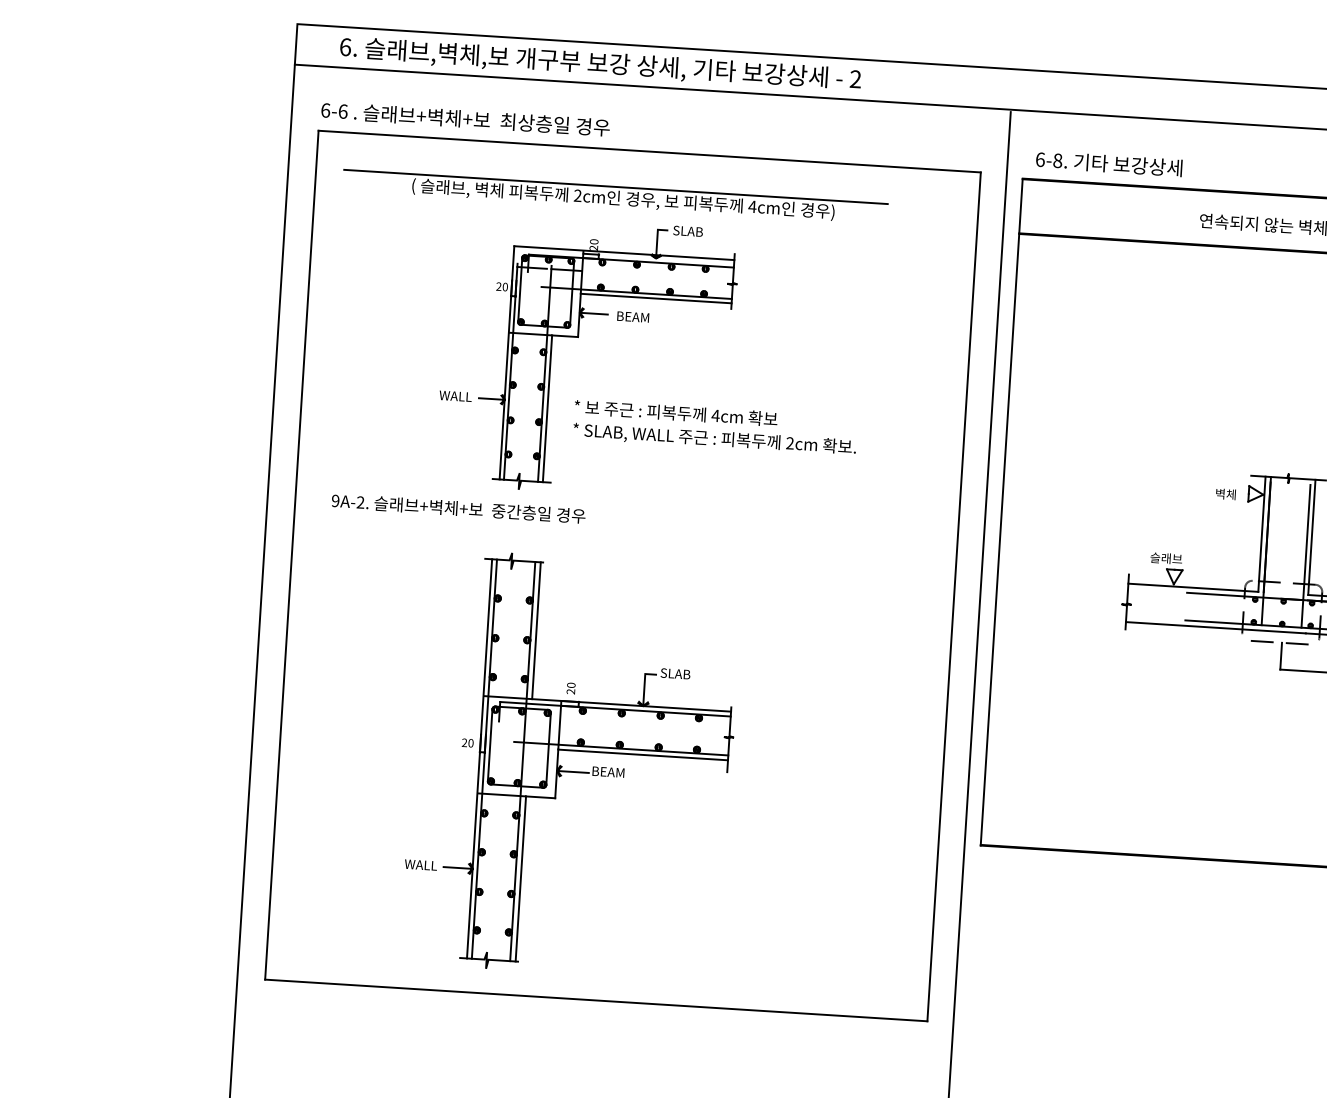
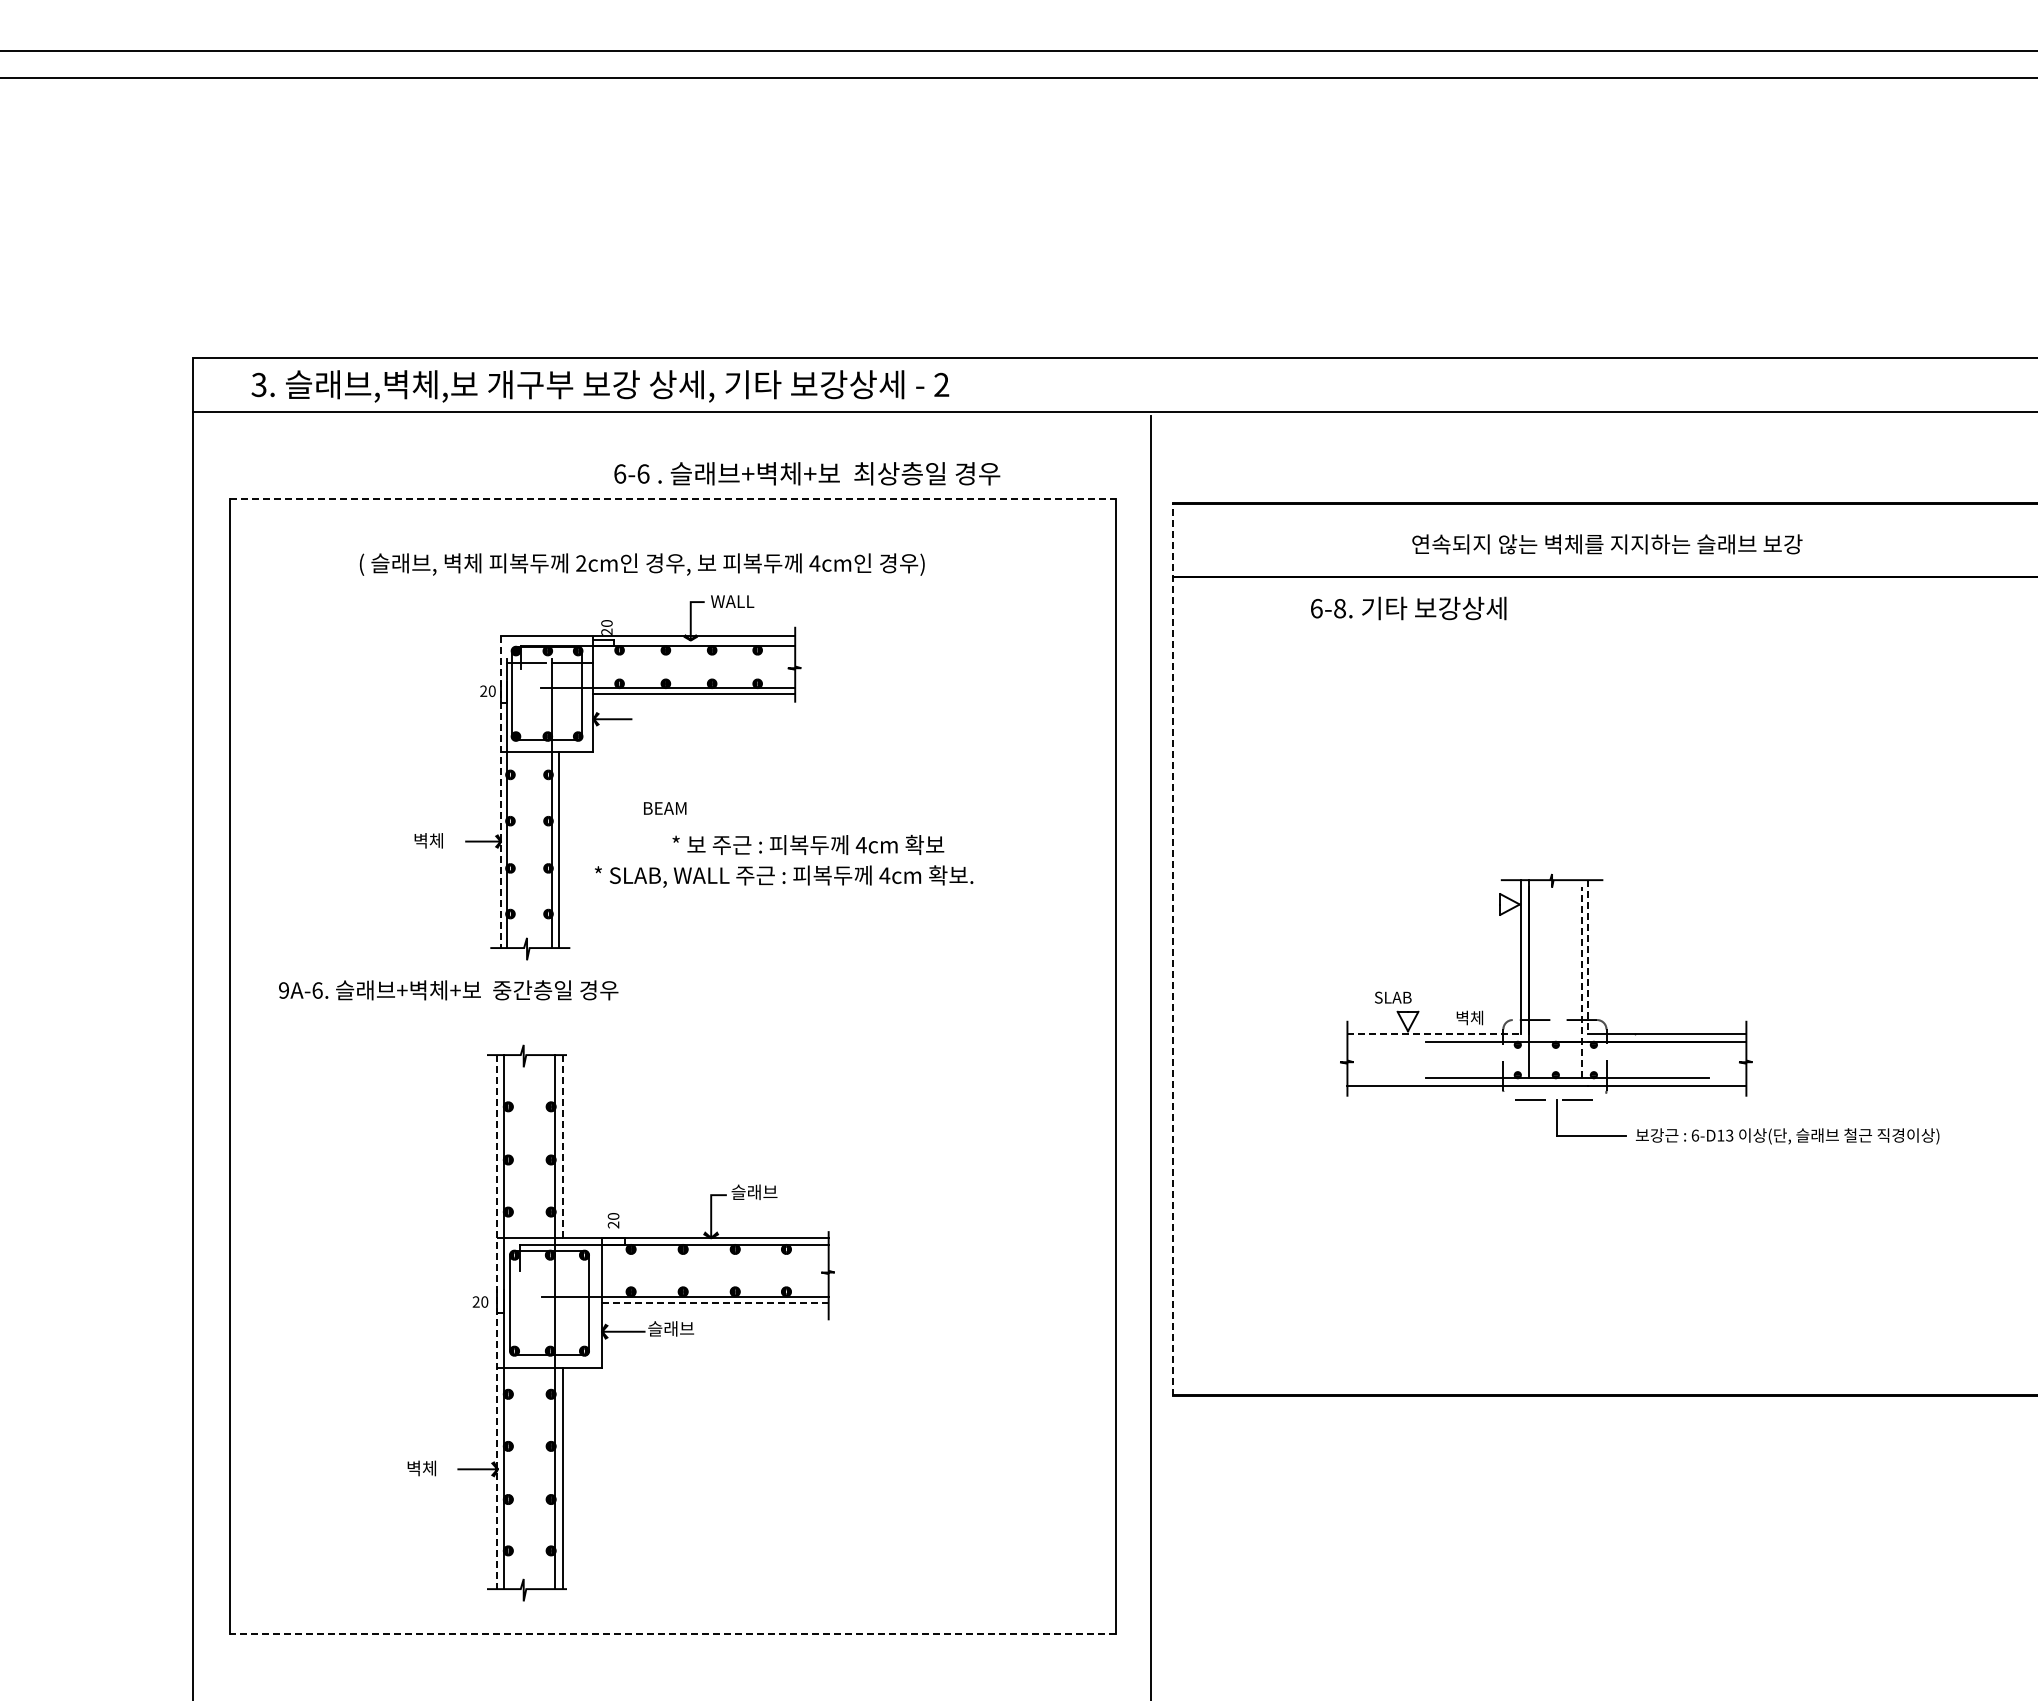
text: (345, 46) -> (258, 384), 6. -> 3.
text: (465, 118) -> (807, 473), moved
line: (649, 151) -> (673, 498), solid -> dashed
text: (1109, 163) -> (1408, 608), moved
line: (615, 186) -> (630, 548), removed
text: (689, 231) -> (732, 601), SLAB -> WALL
text: (633, 317) -> (665, 808), moved
line: (506, 363) -> (500, 792), solid -> dashed
text: (455, 395) -> (434, 840), WALL -> 벽체
text: (676, 412) -> (808, 844), moved
text: (789, 443) -> (884, 875), 2cm -> 4cm
text: (1225, 493) -> (1469, 1017), moved
text: (360, 502) -> (317, 990), 9A-2. -> 9A-6.
line: (1001, 512) -> (1172, 949), solid -> dashed
line: (1312, 537) -> (1588, 957), solid -> dashed
line: (1305, 556) -> (1581, 982), solid -> dashed
text: (1166, 558) -> (1395, 997), 슬래브 -> SLAB
line: (1193, 587) -> (1434, 1034), solid -> dashed
line: (536, 630) -> (562, 1146), solid -> dashed
text: (677, 674) -> (754, 1192), SLAB -> 슬래브
line: (643, 755) -> (715, 1303), solid -> dashed
line: (479, 759) -> (497, 1322), solid -> dashed
text: (609, 771) -> (671, 1328), BEAM -> 슬래브
text: (420, 864) -> (427, 1468), WALL -> 벽체
line: (595, 1000) -> (672, 1634), solid -> dashed

